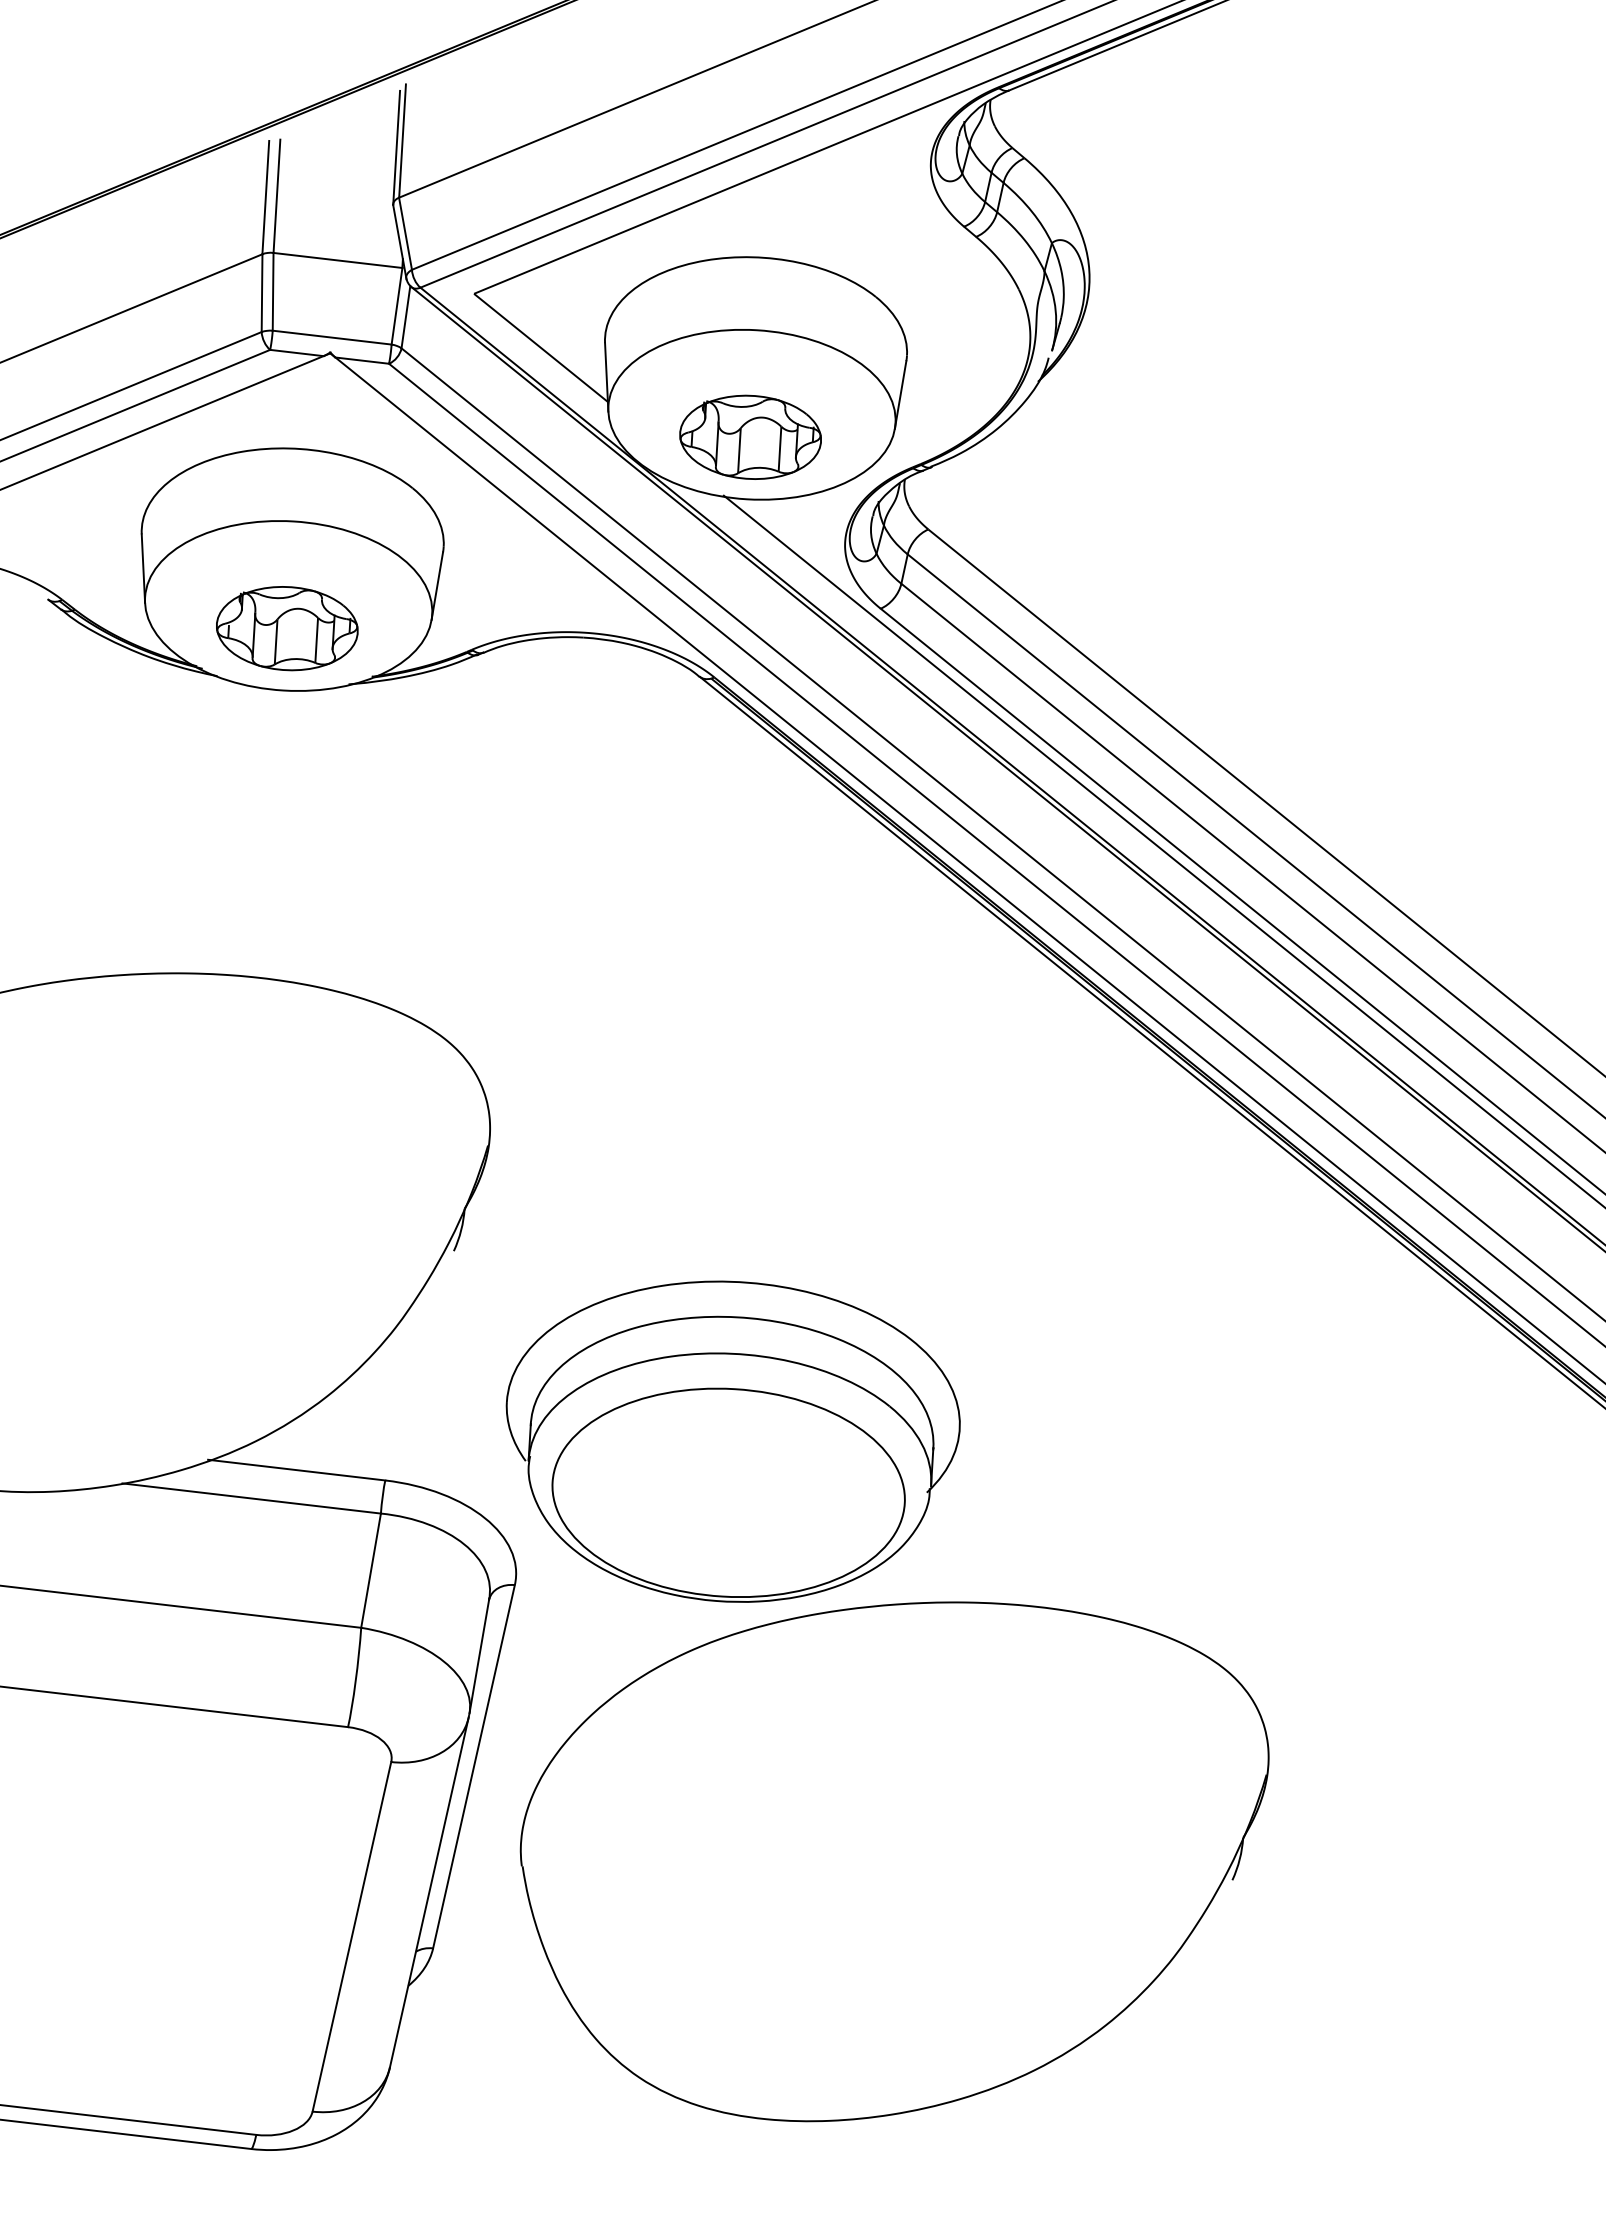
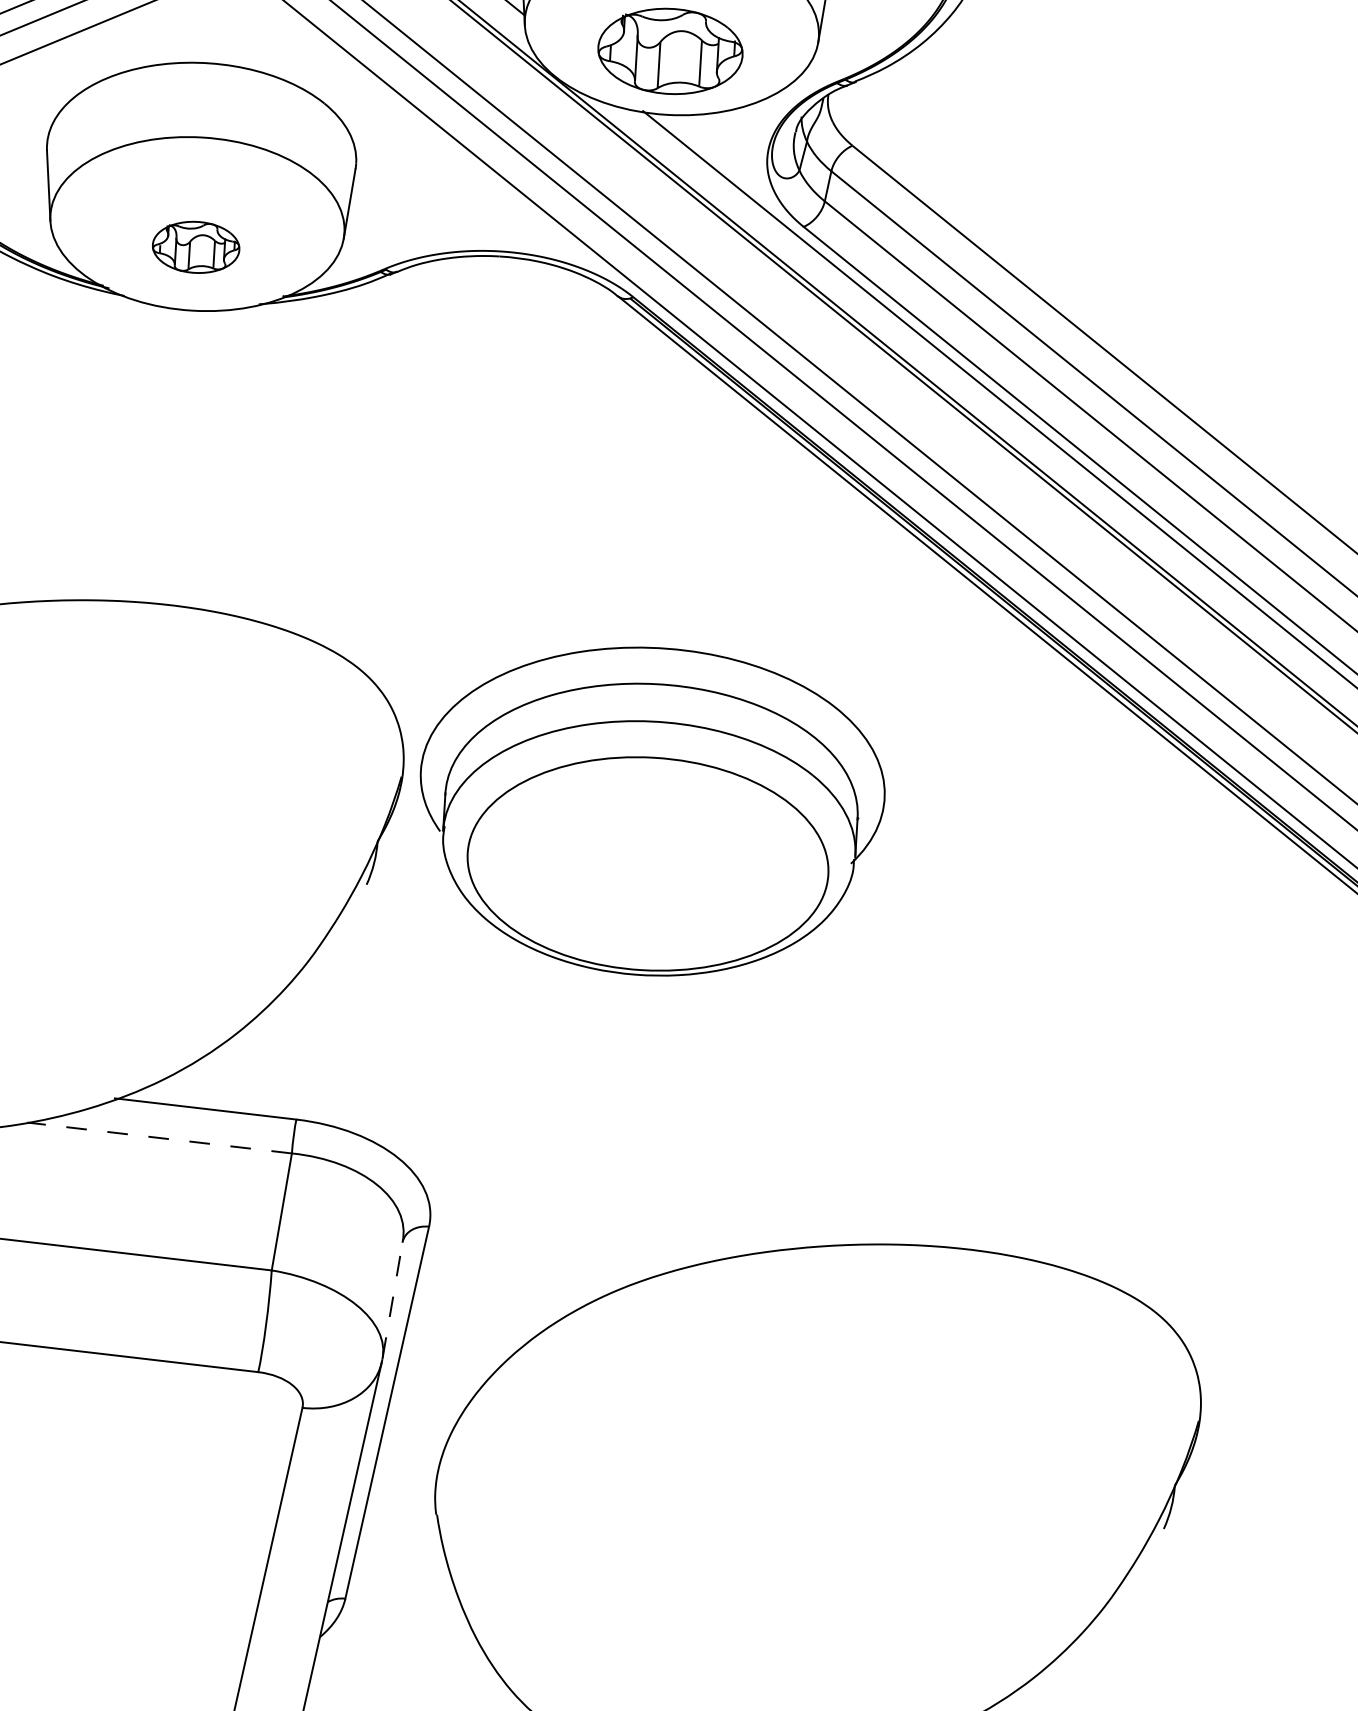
part: (287, 628) -> (196, 247), size x0.6
part: (732, 1441) -> (651, 811), moved
line: (251, 1498) -> (159, 1138), solid -> dashed
line: (479, 1655) -> (392, 1298), solid -> dashed

